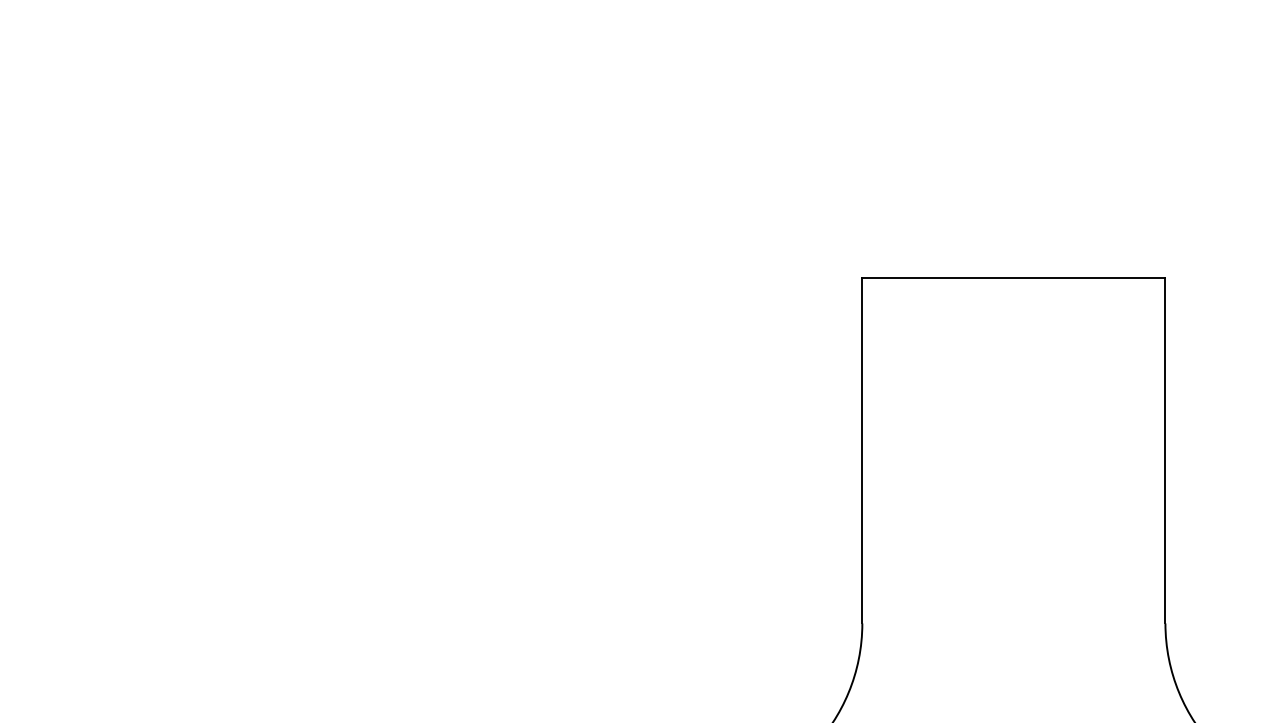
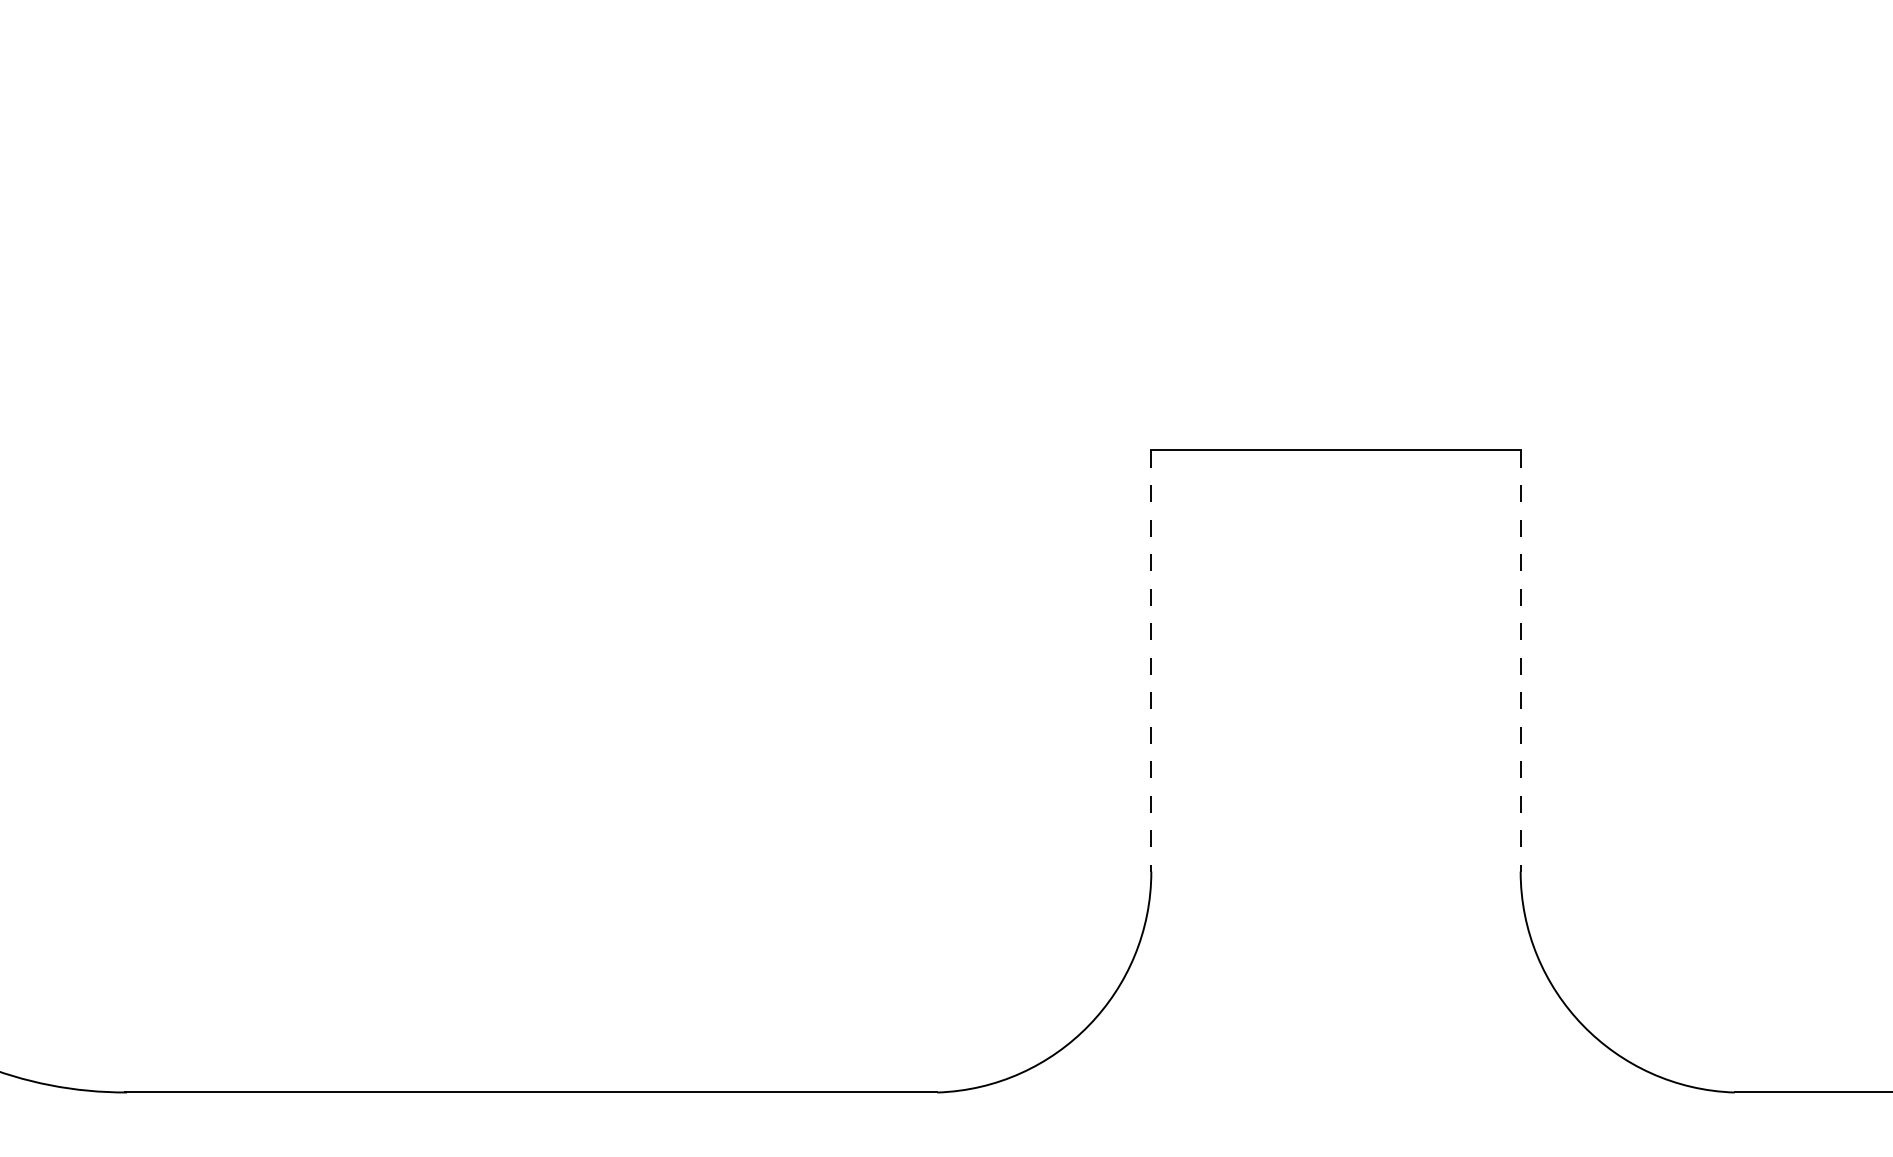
line: (862, 451) -> (1151, 661), solid -> dashed
line: (1165, 451) -> (1520, 661), solid -> dashed

